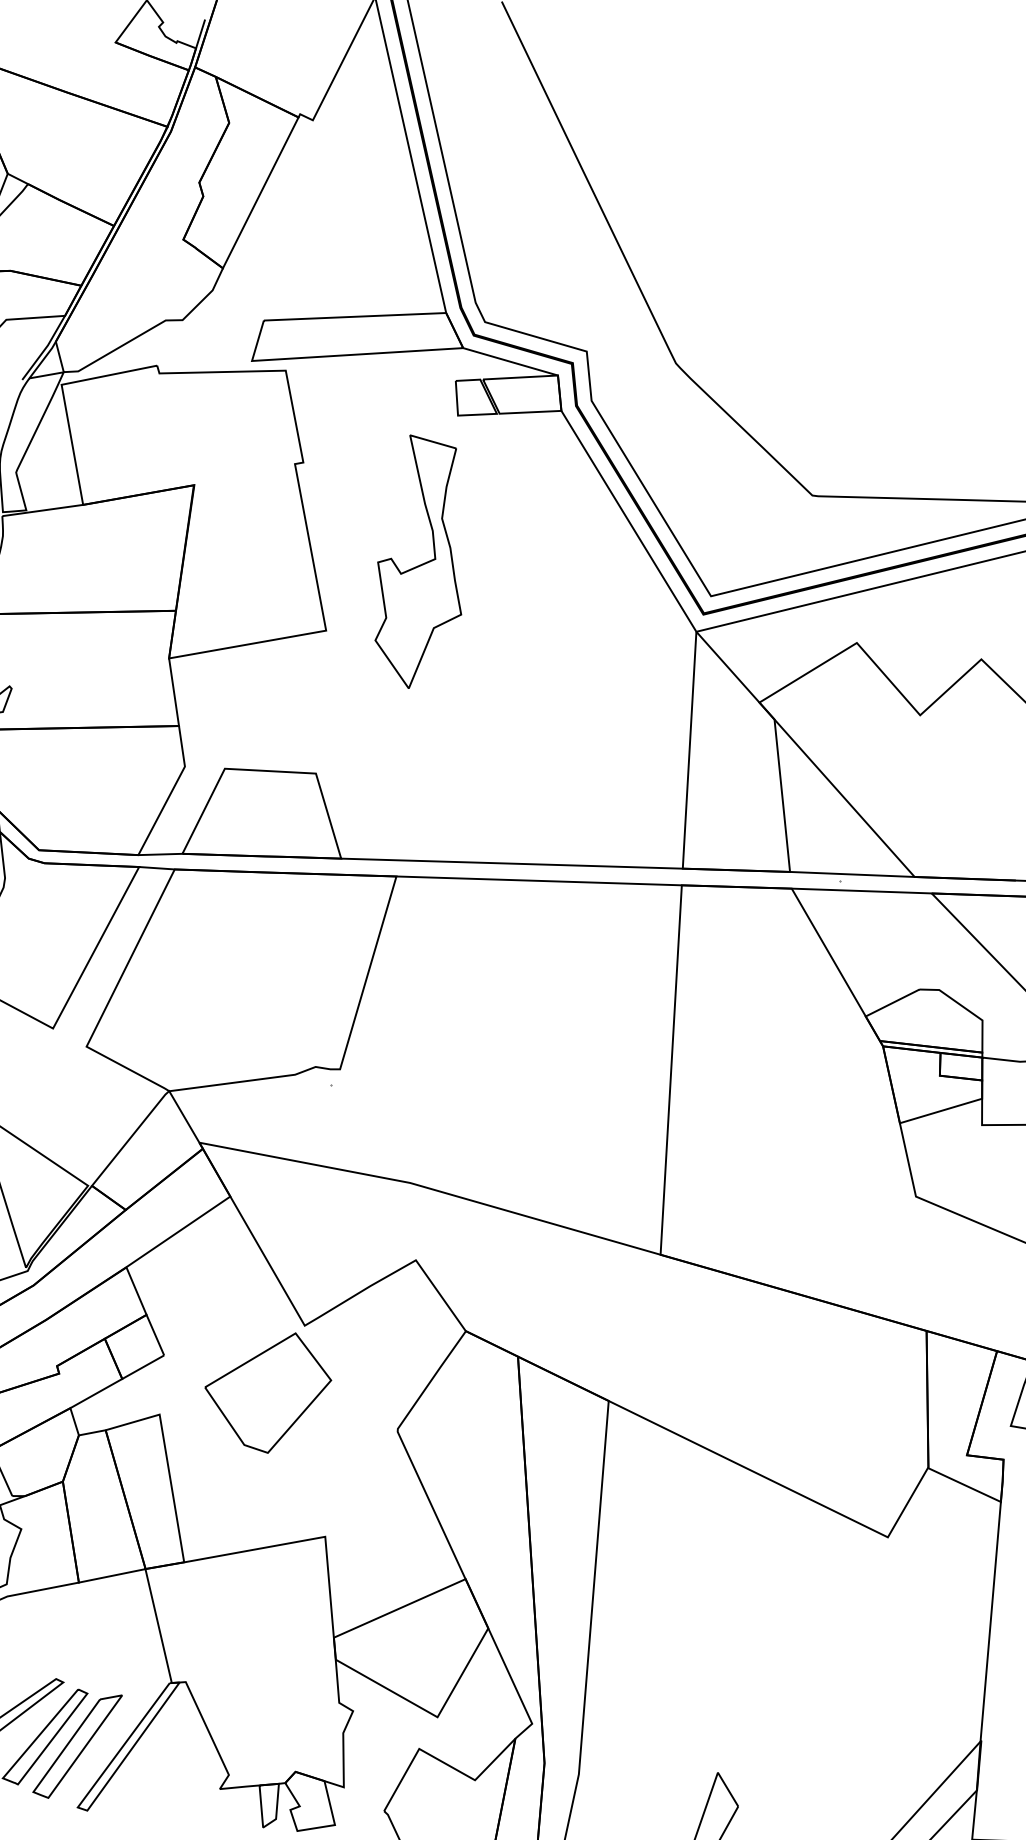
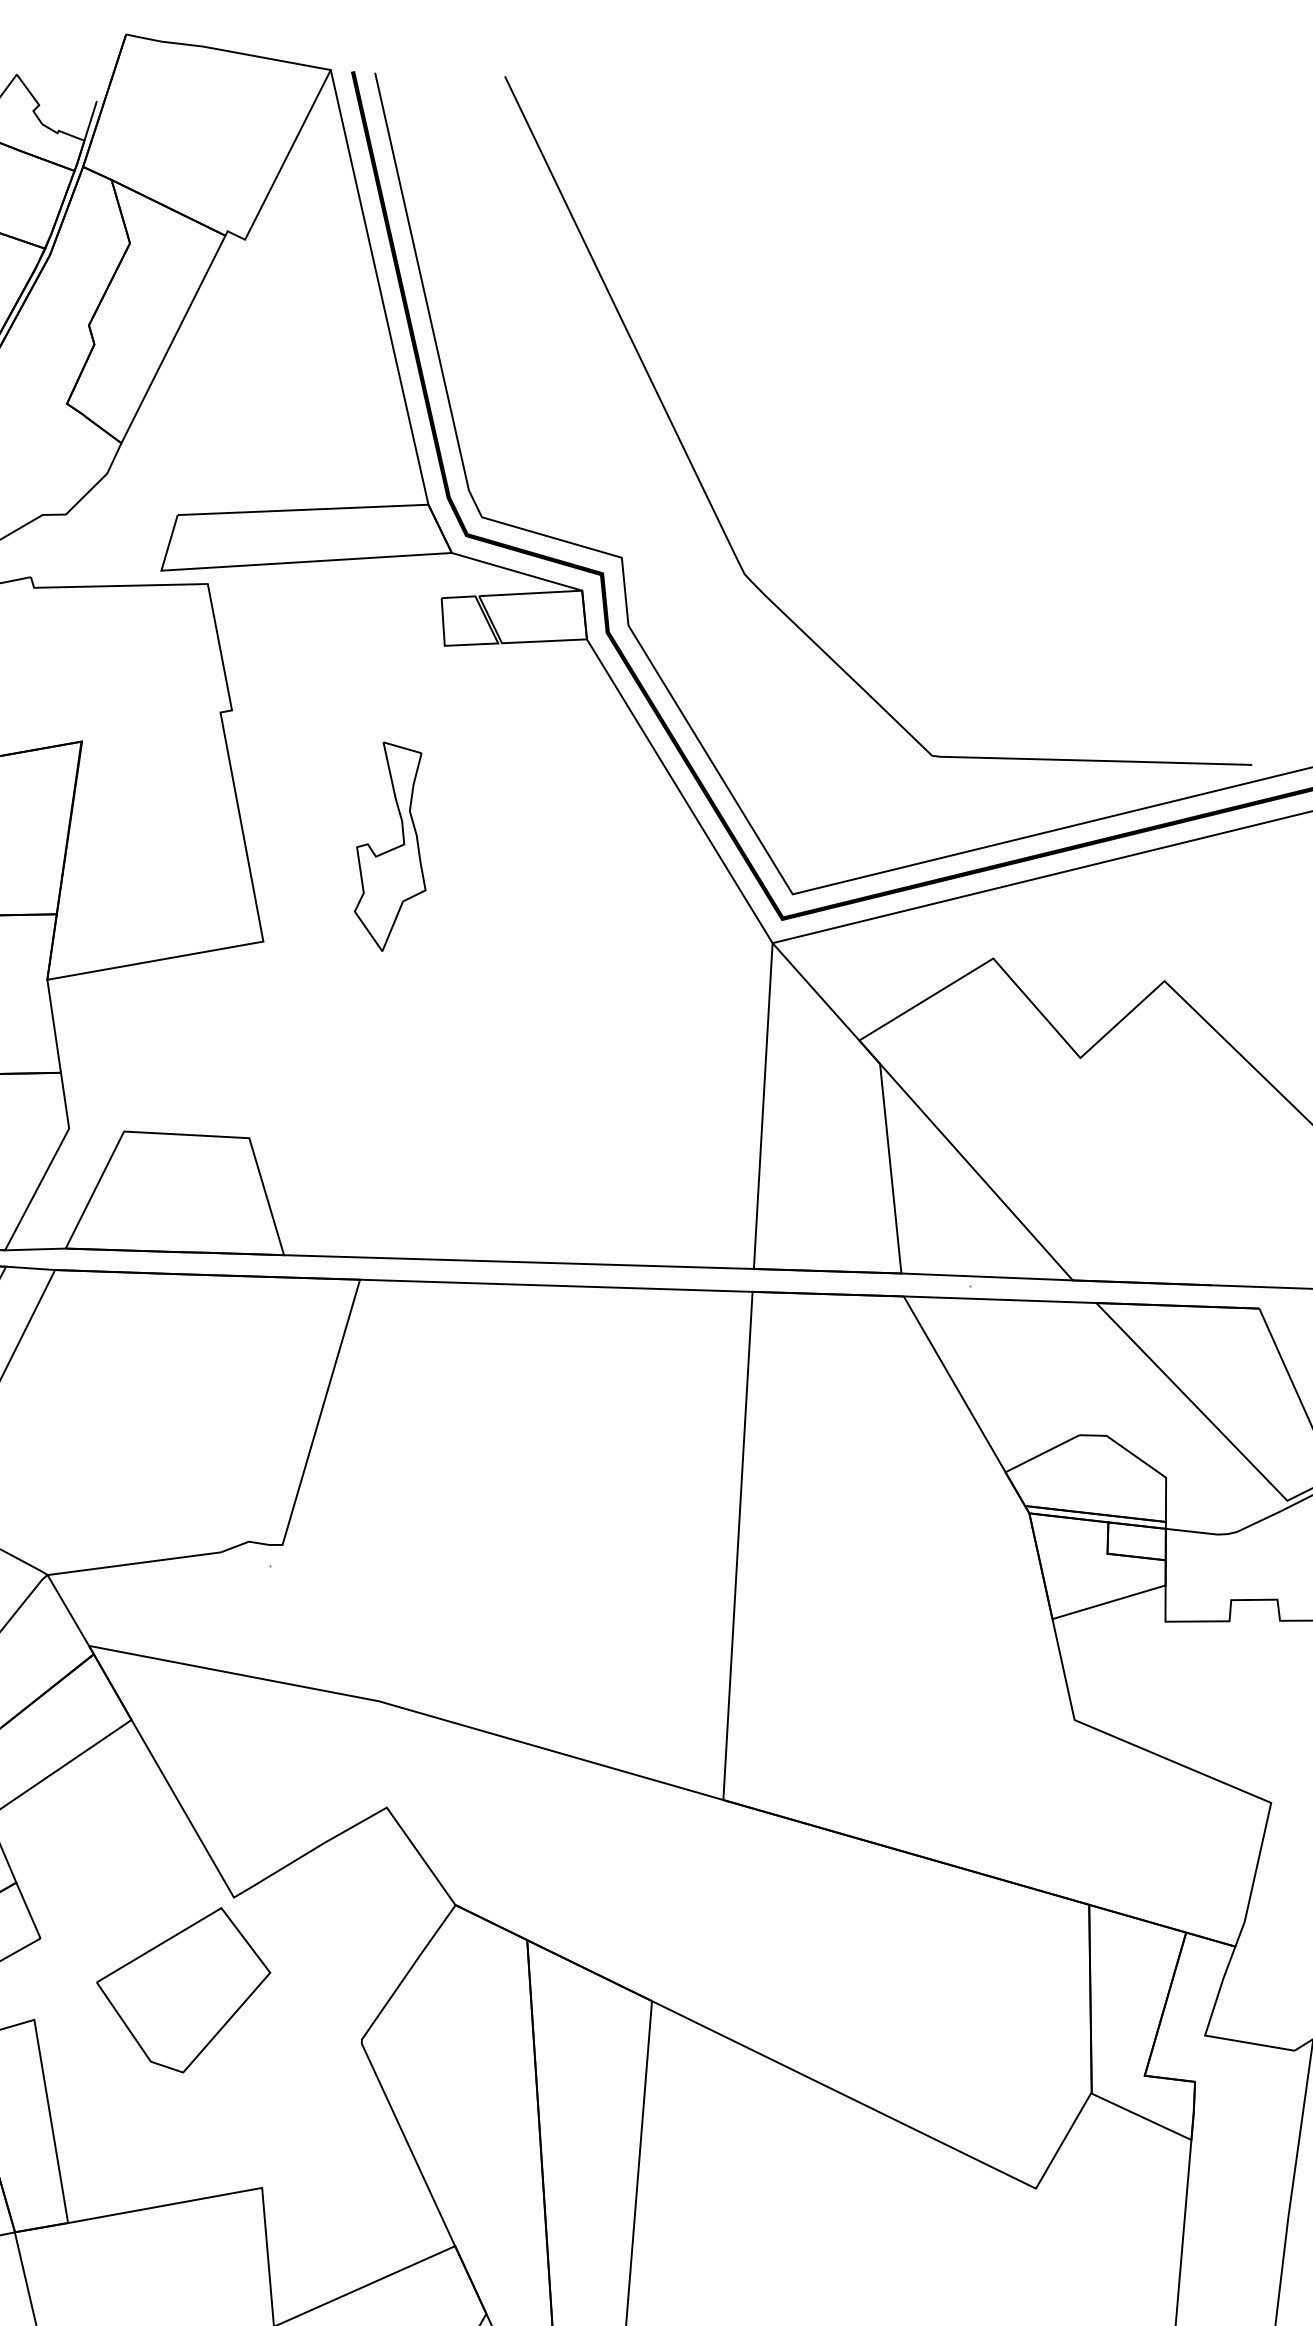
part: (418, 561) -> (390, 846), size x0.6

